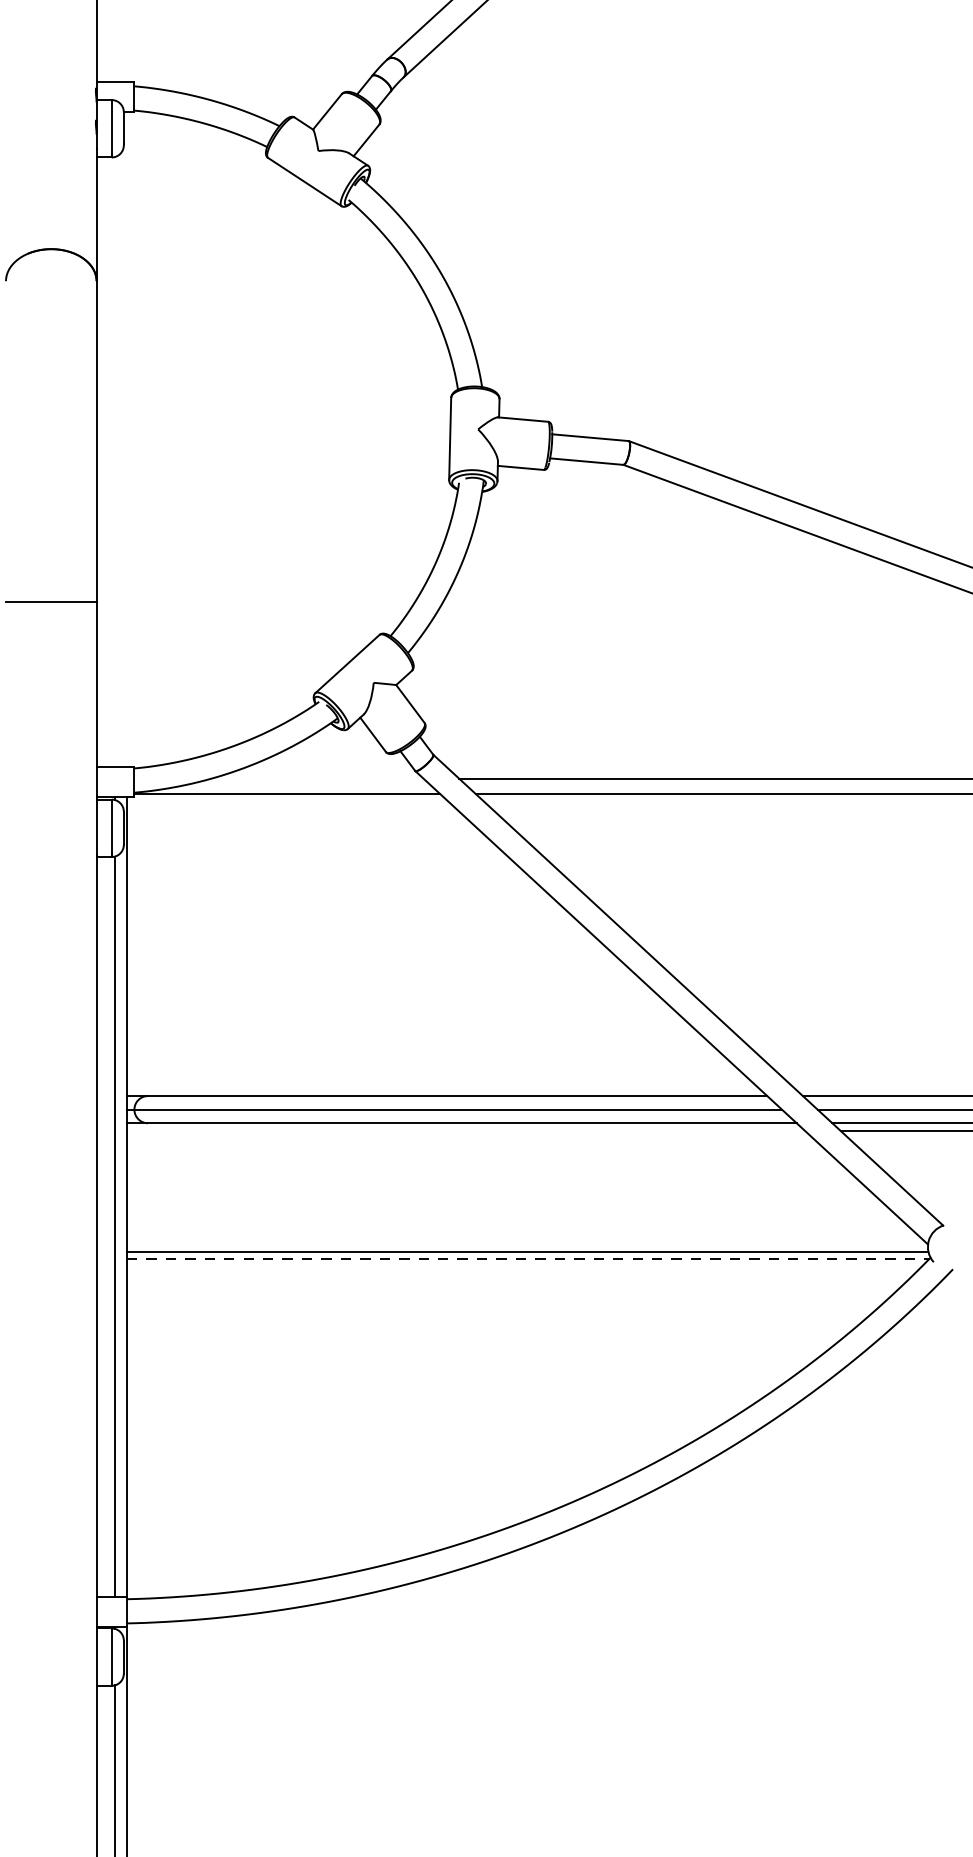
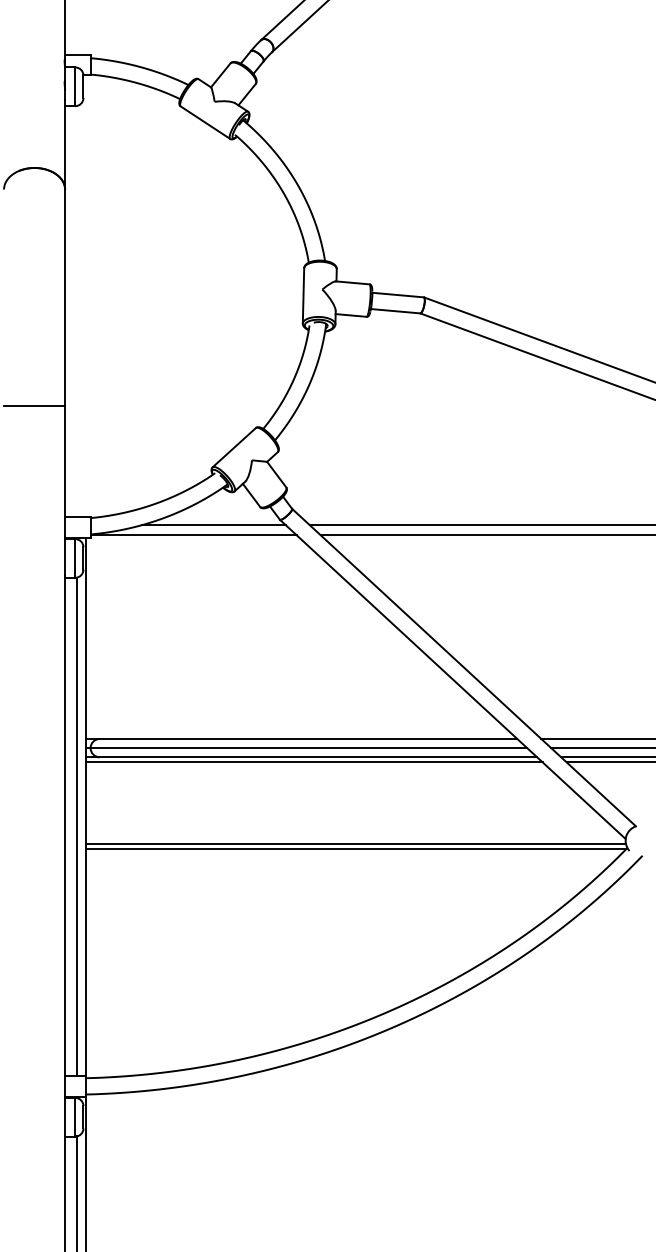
line: (316, 779) -> (213, 525), added
line: (464, 1130) -> (313, 762), added
line: (528, 1258) -> (356, 848), dashed -> solid

